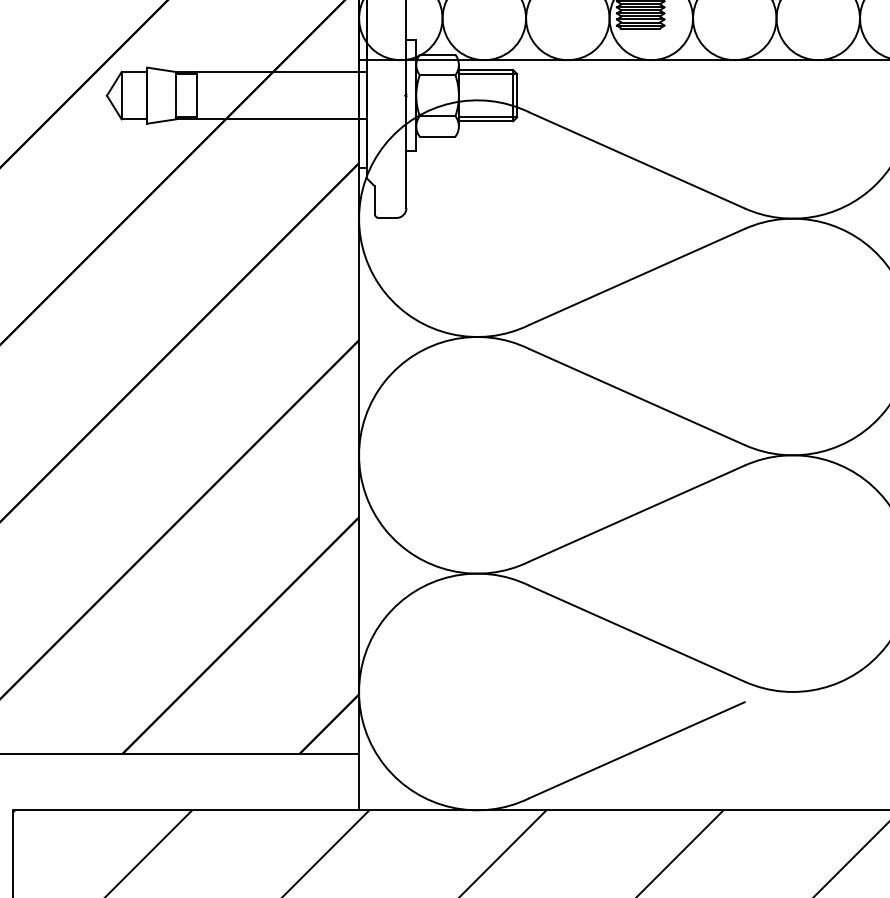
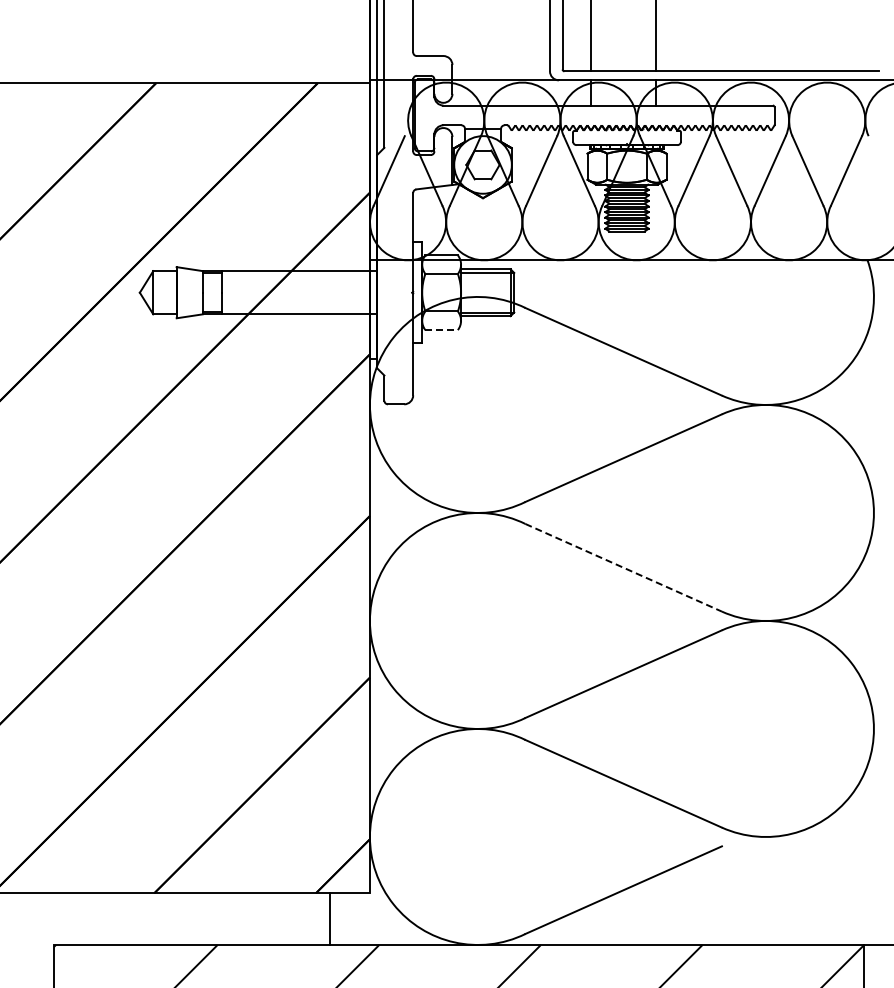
line: (438, 137) -> (442, 330), solid -> dashed
line: (636, 396) -> (623, 567), solid -> dashed
line: (358, 781) -> (329, 918), moved

